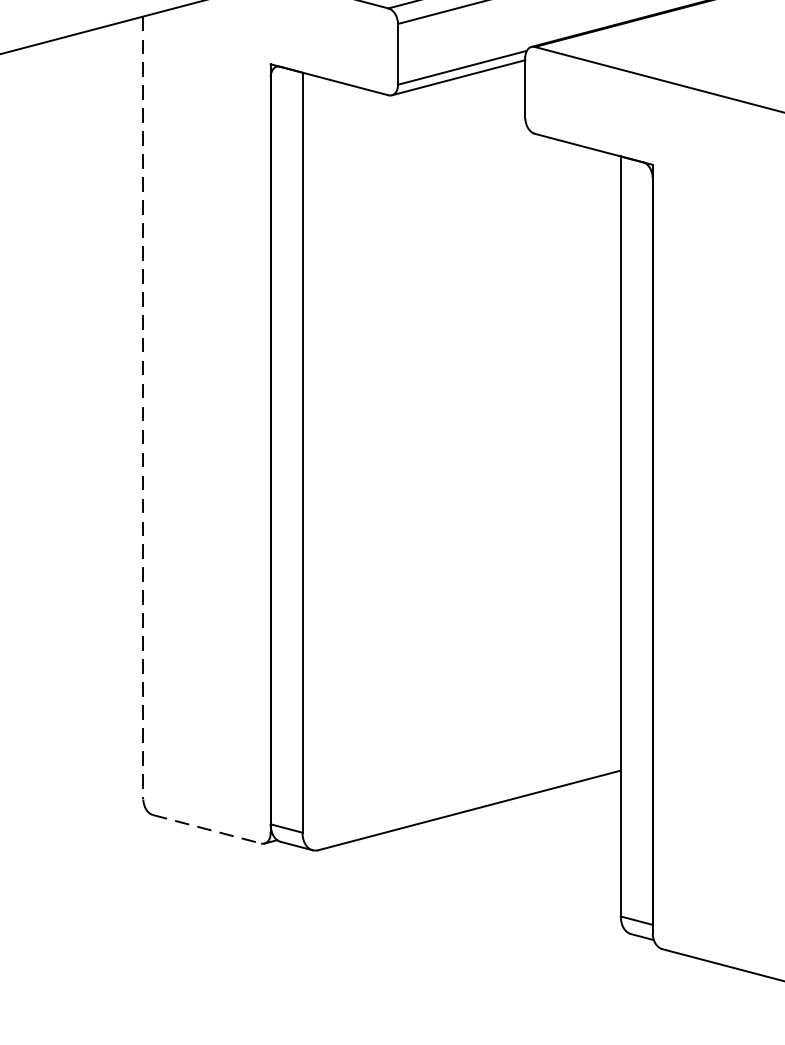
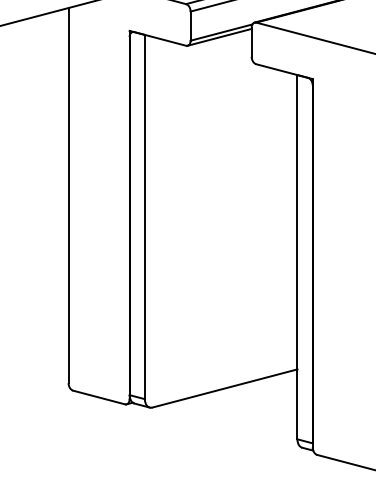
line: (143, 407) -> (68, 195), dashed -> solid
line: (207, 829) -> (99, 397), dashed -> solid

